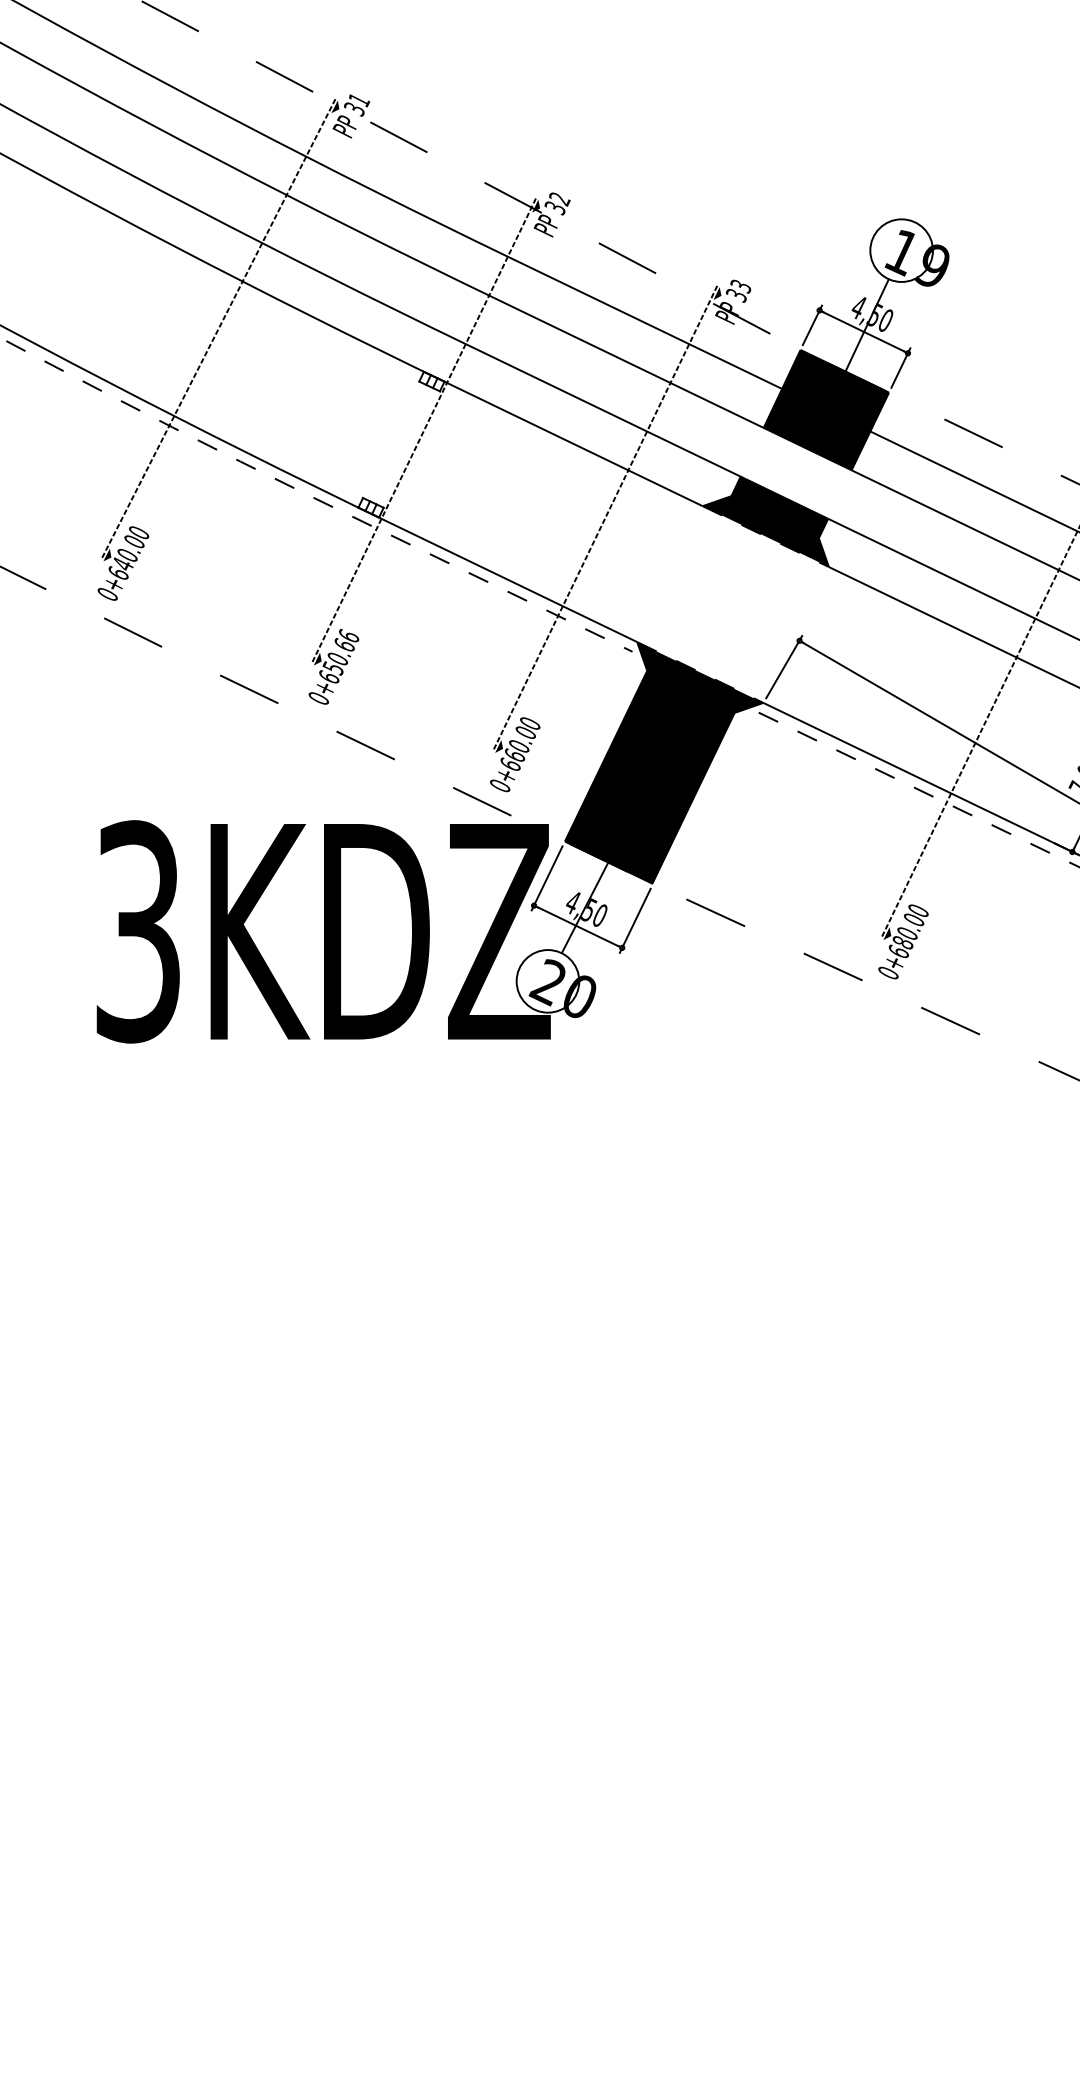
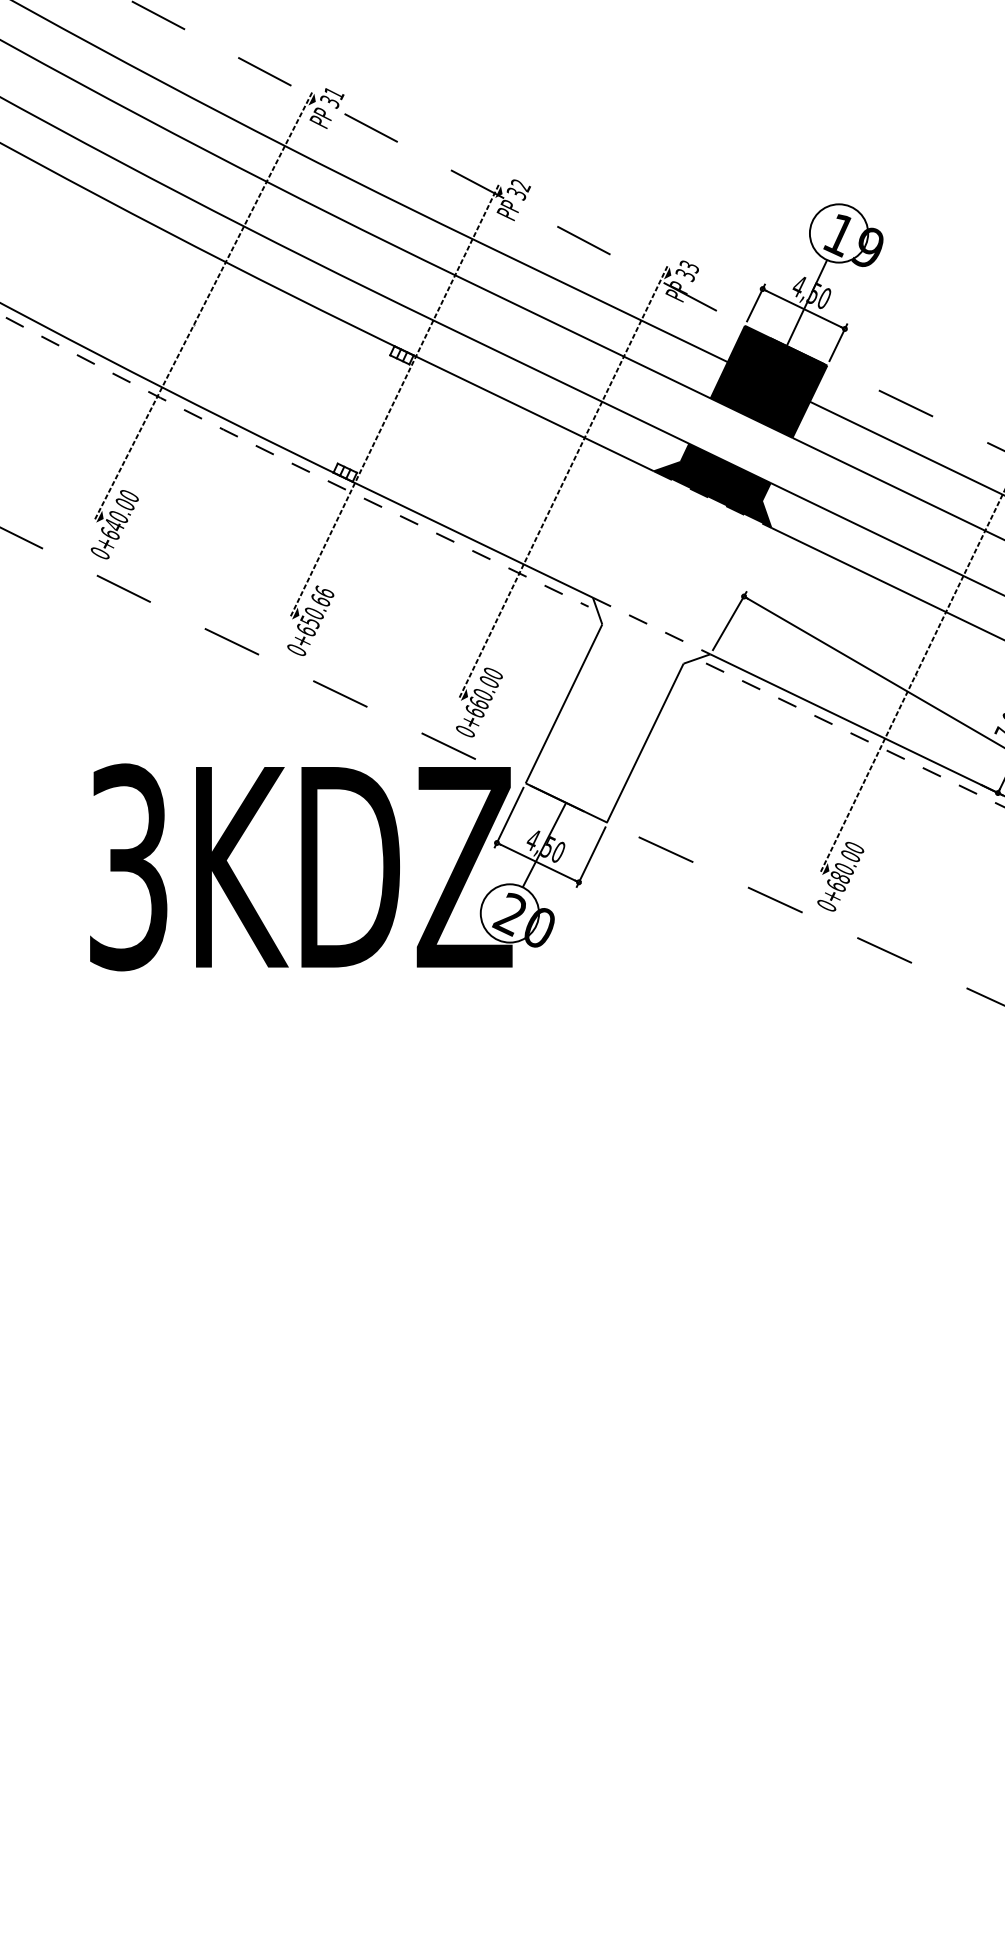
fill: (663, 762) -> (617, 709), removed

